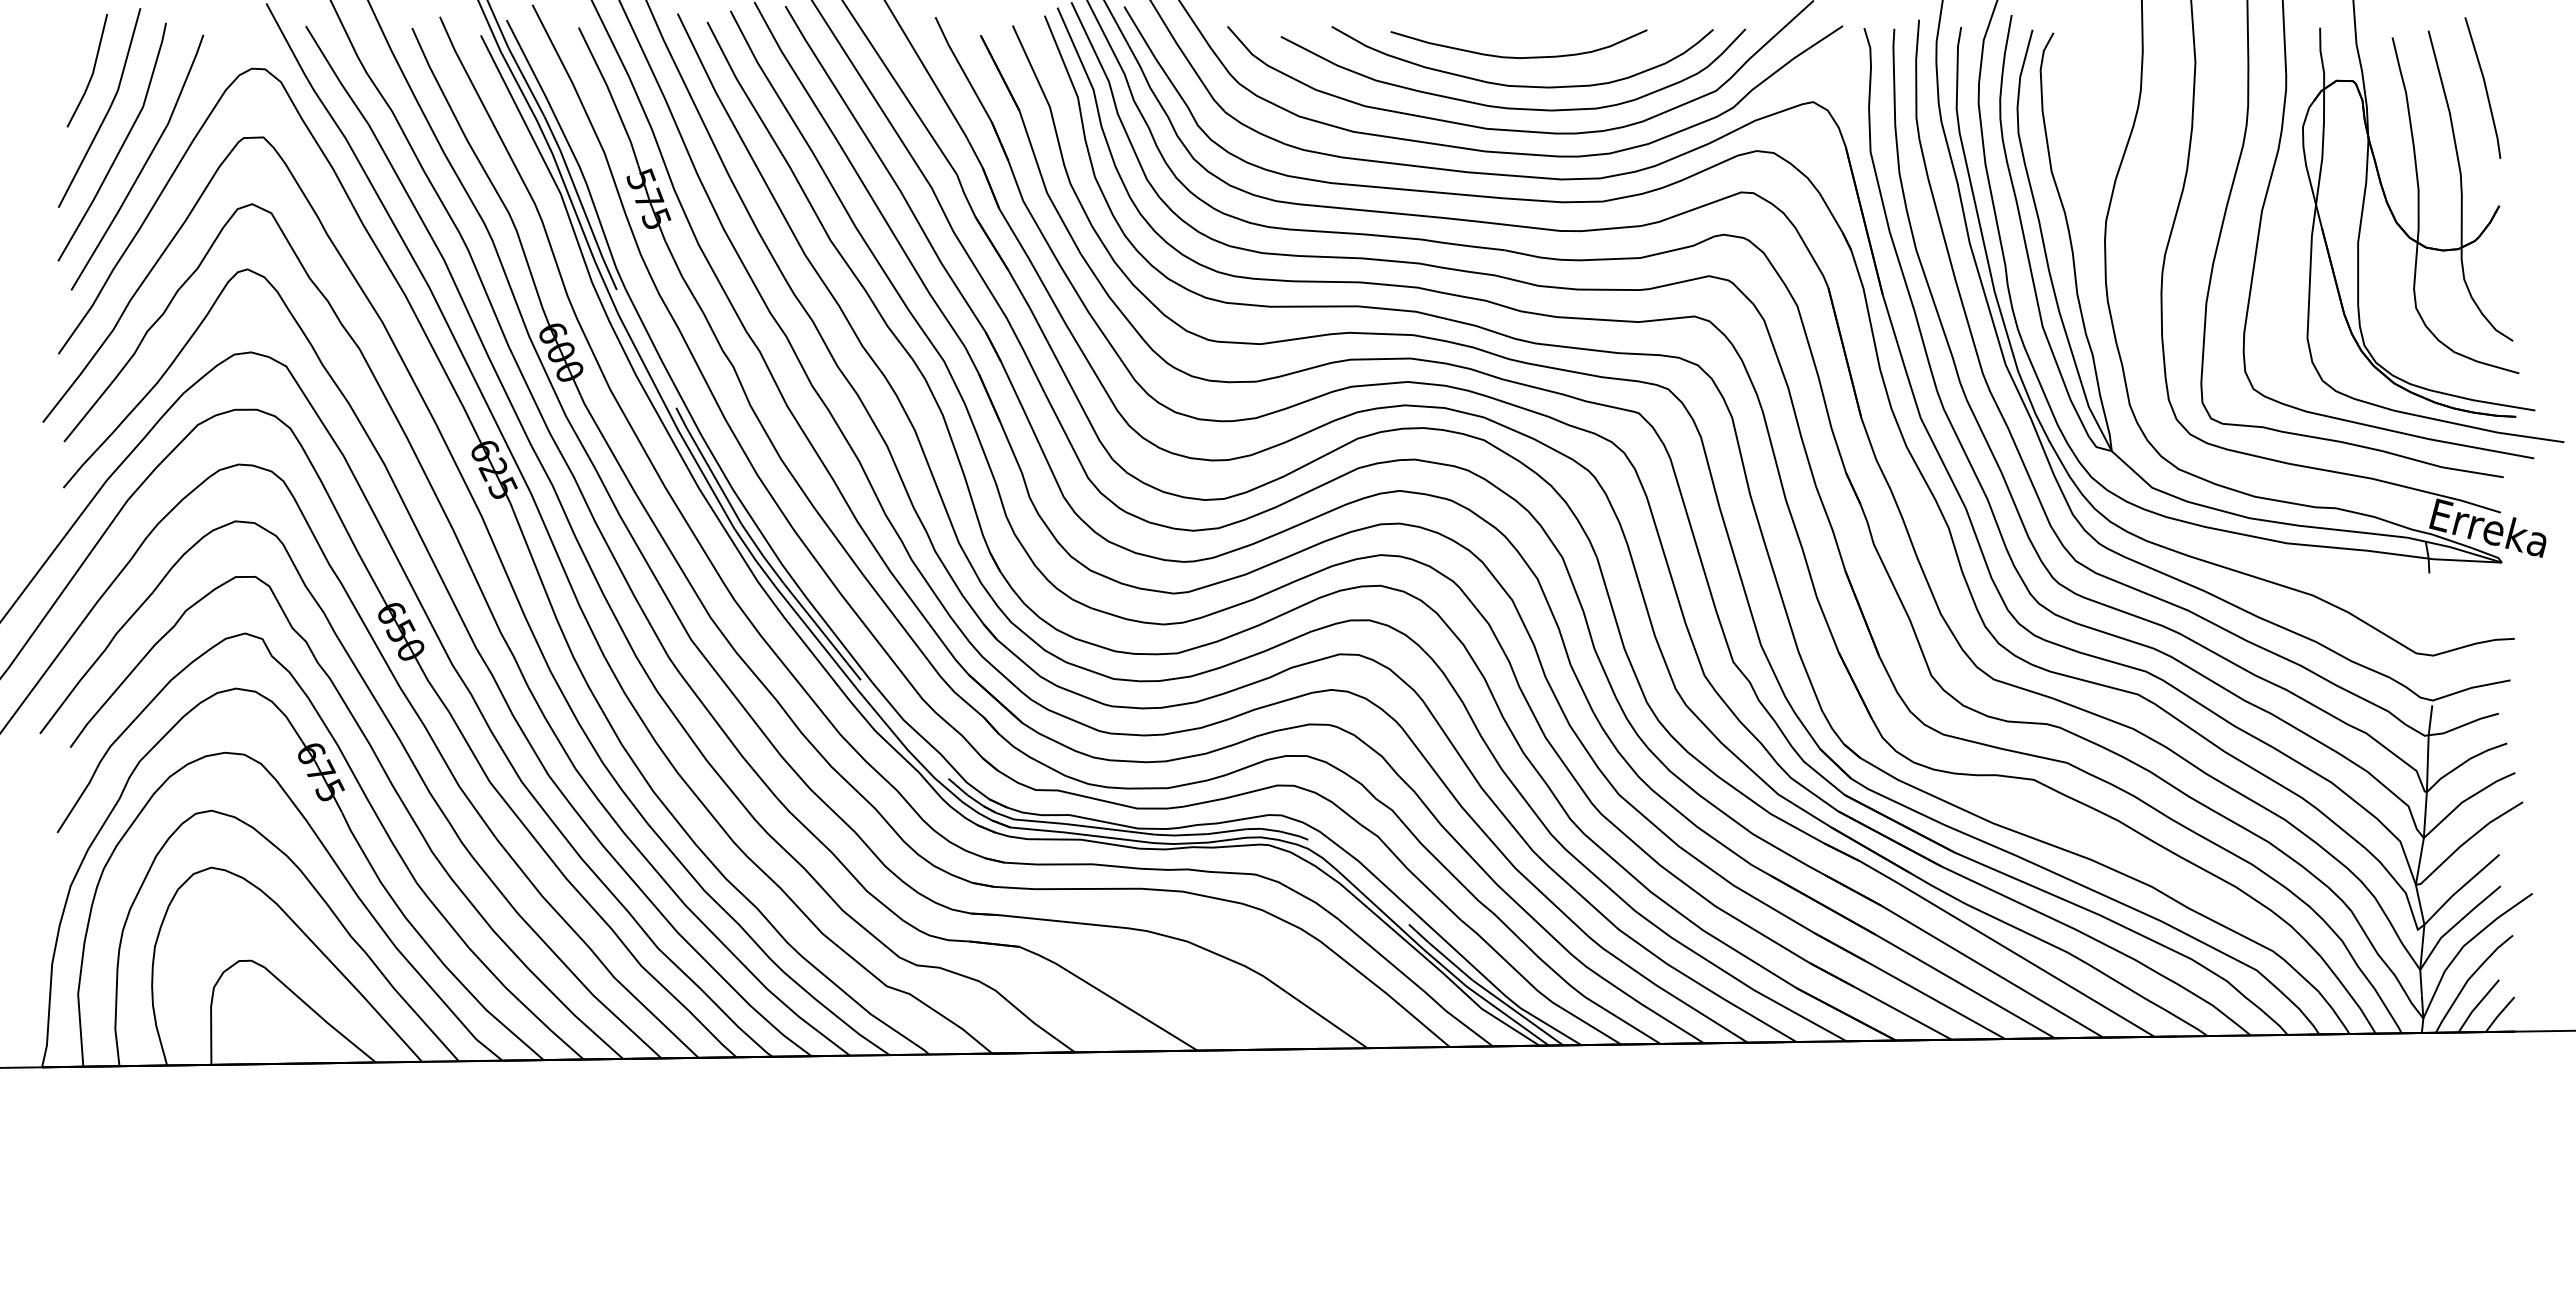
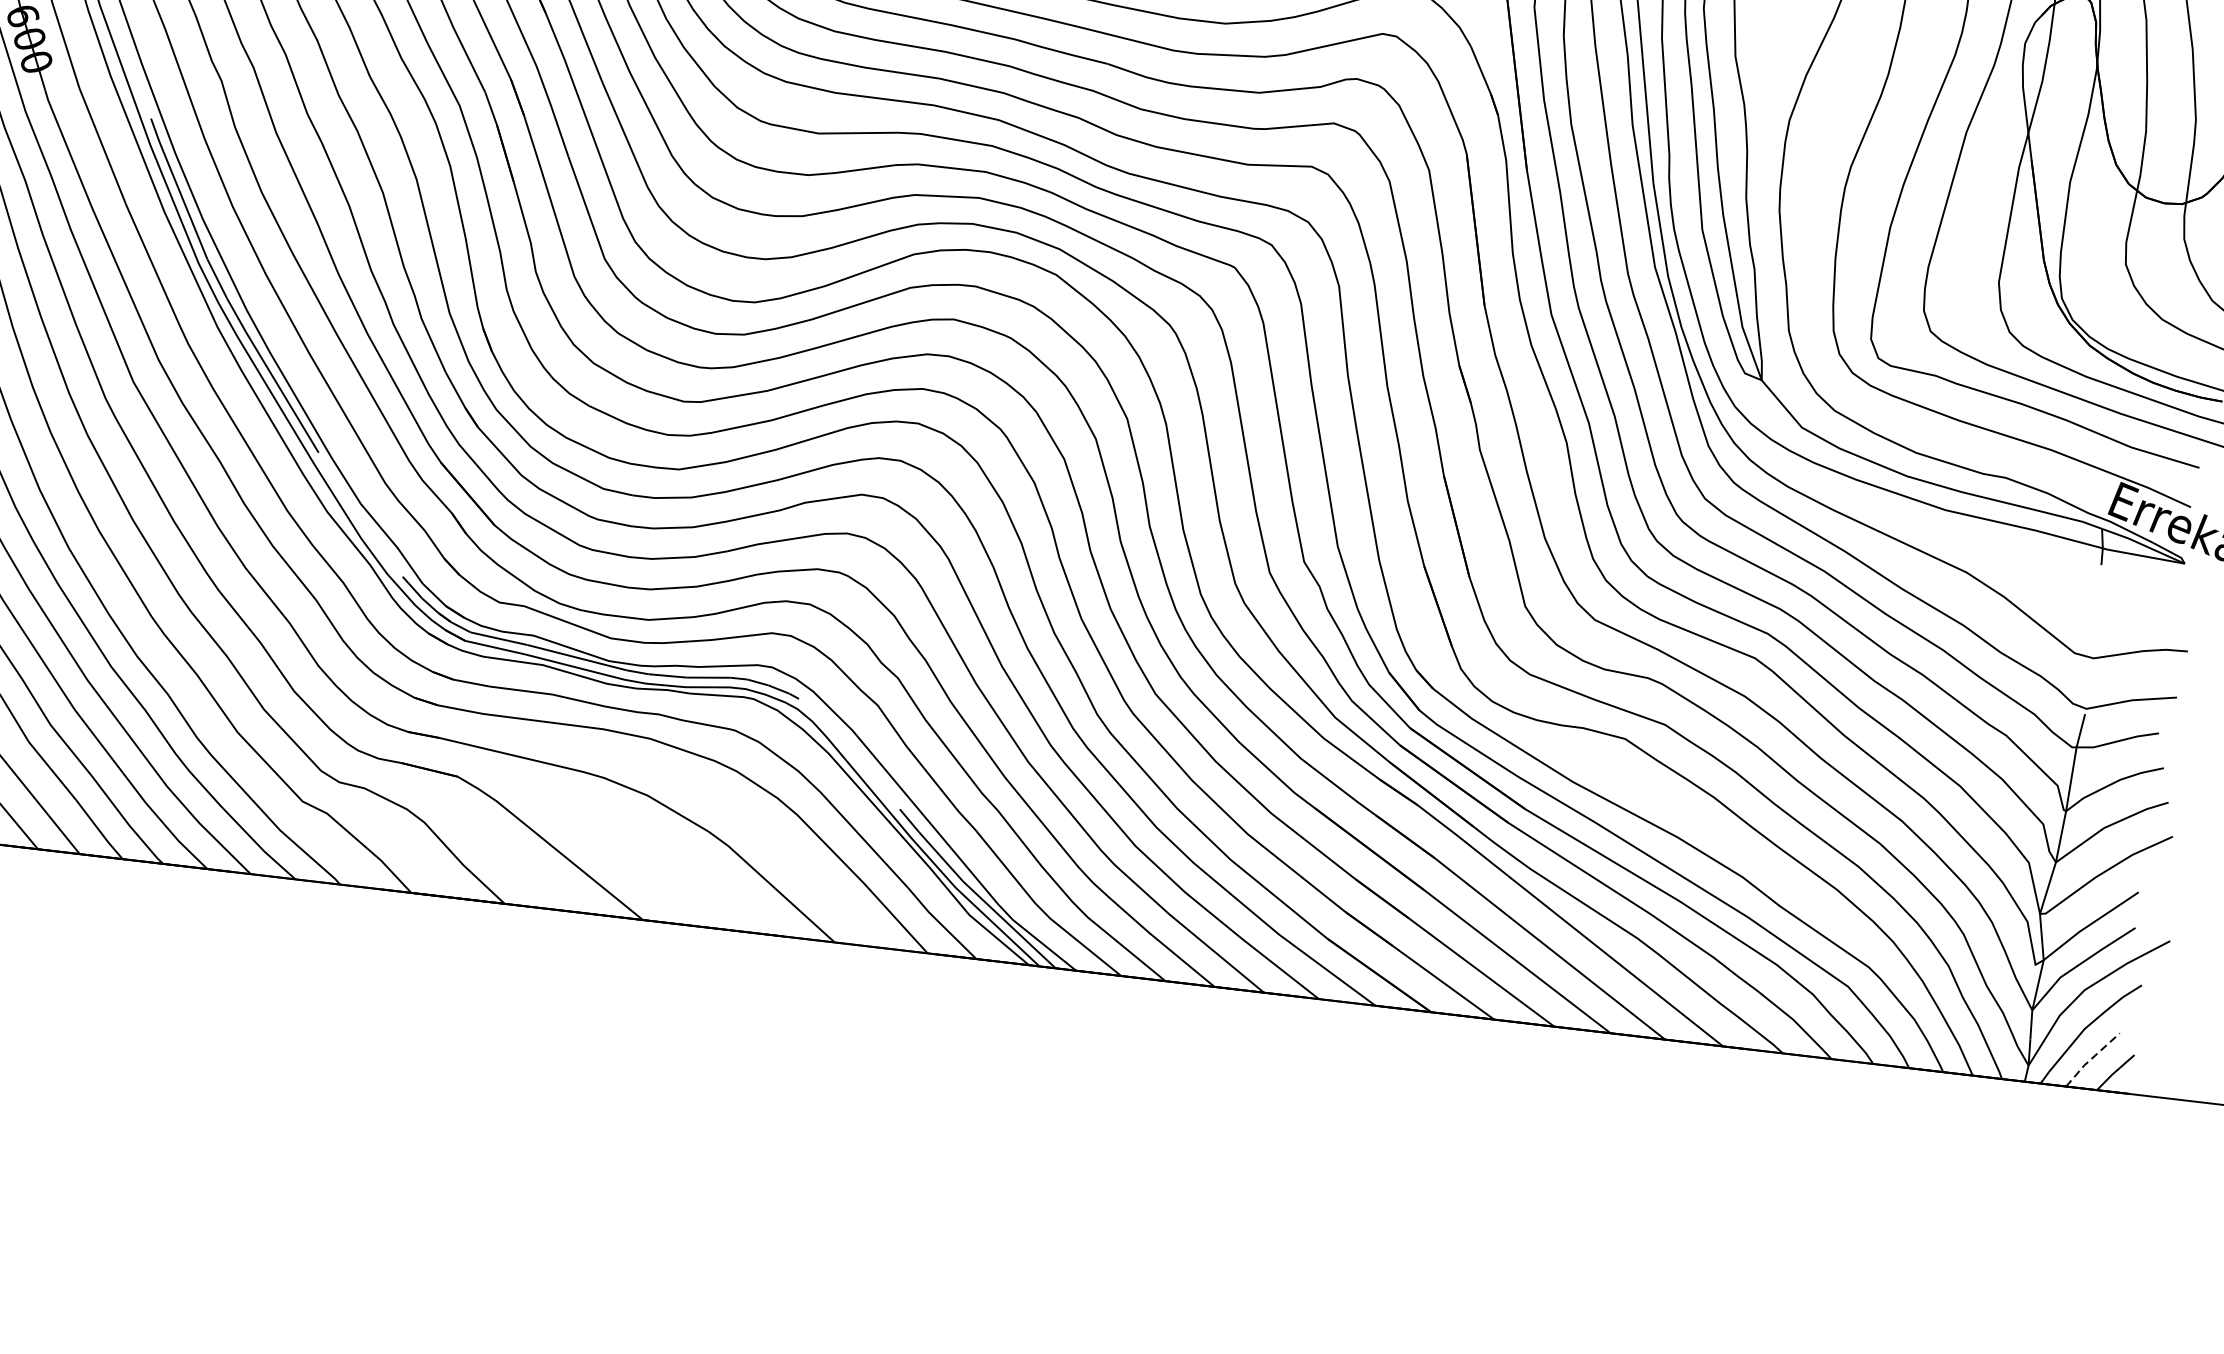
line: (2477, 1006) -> (2091, 1060), solid -> dashed

